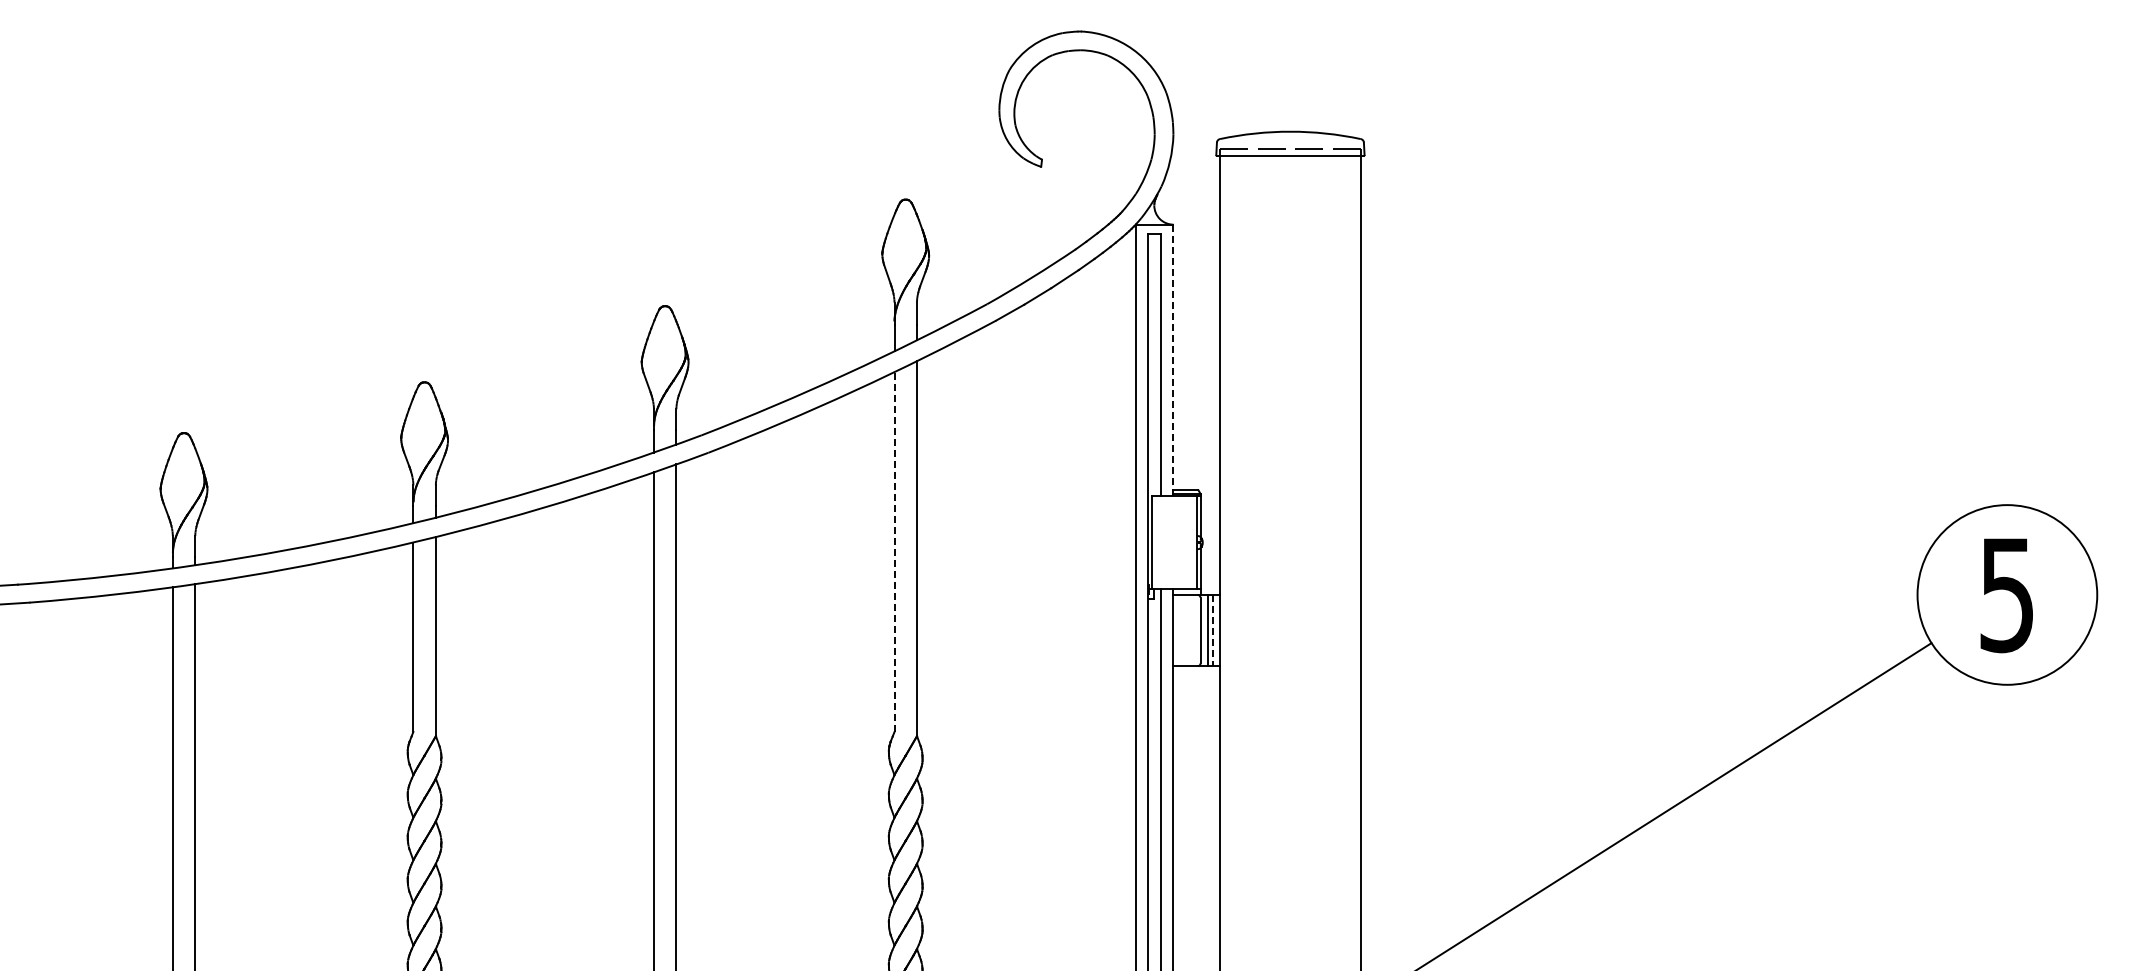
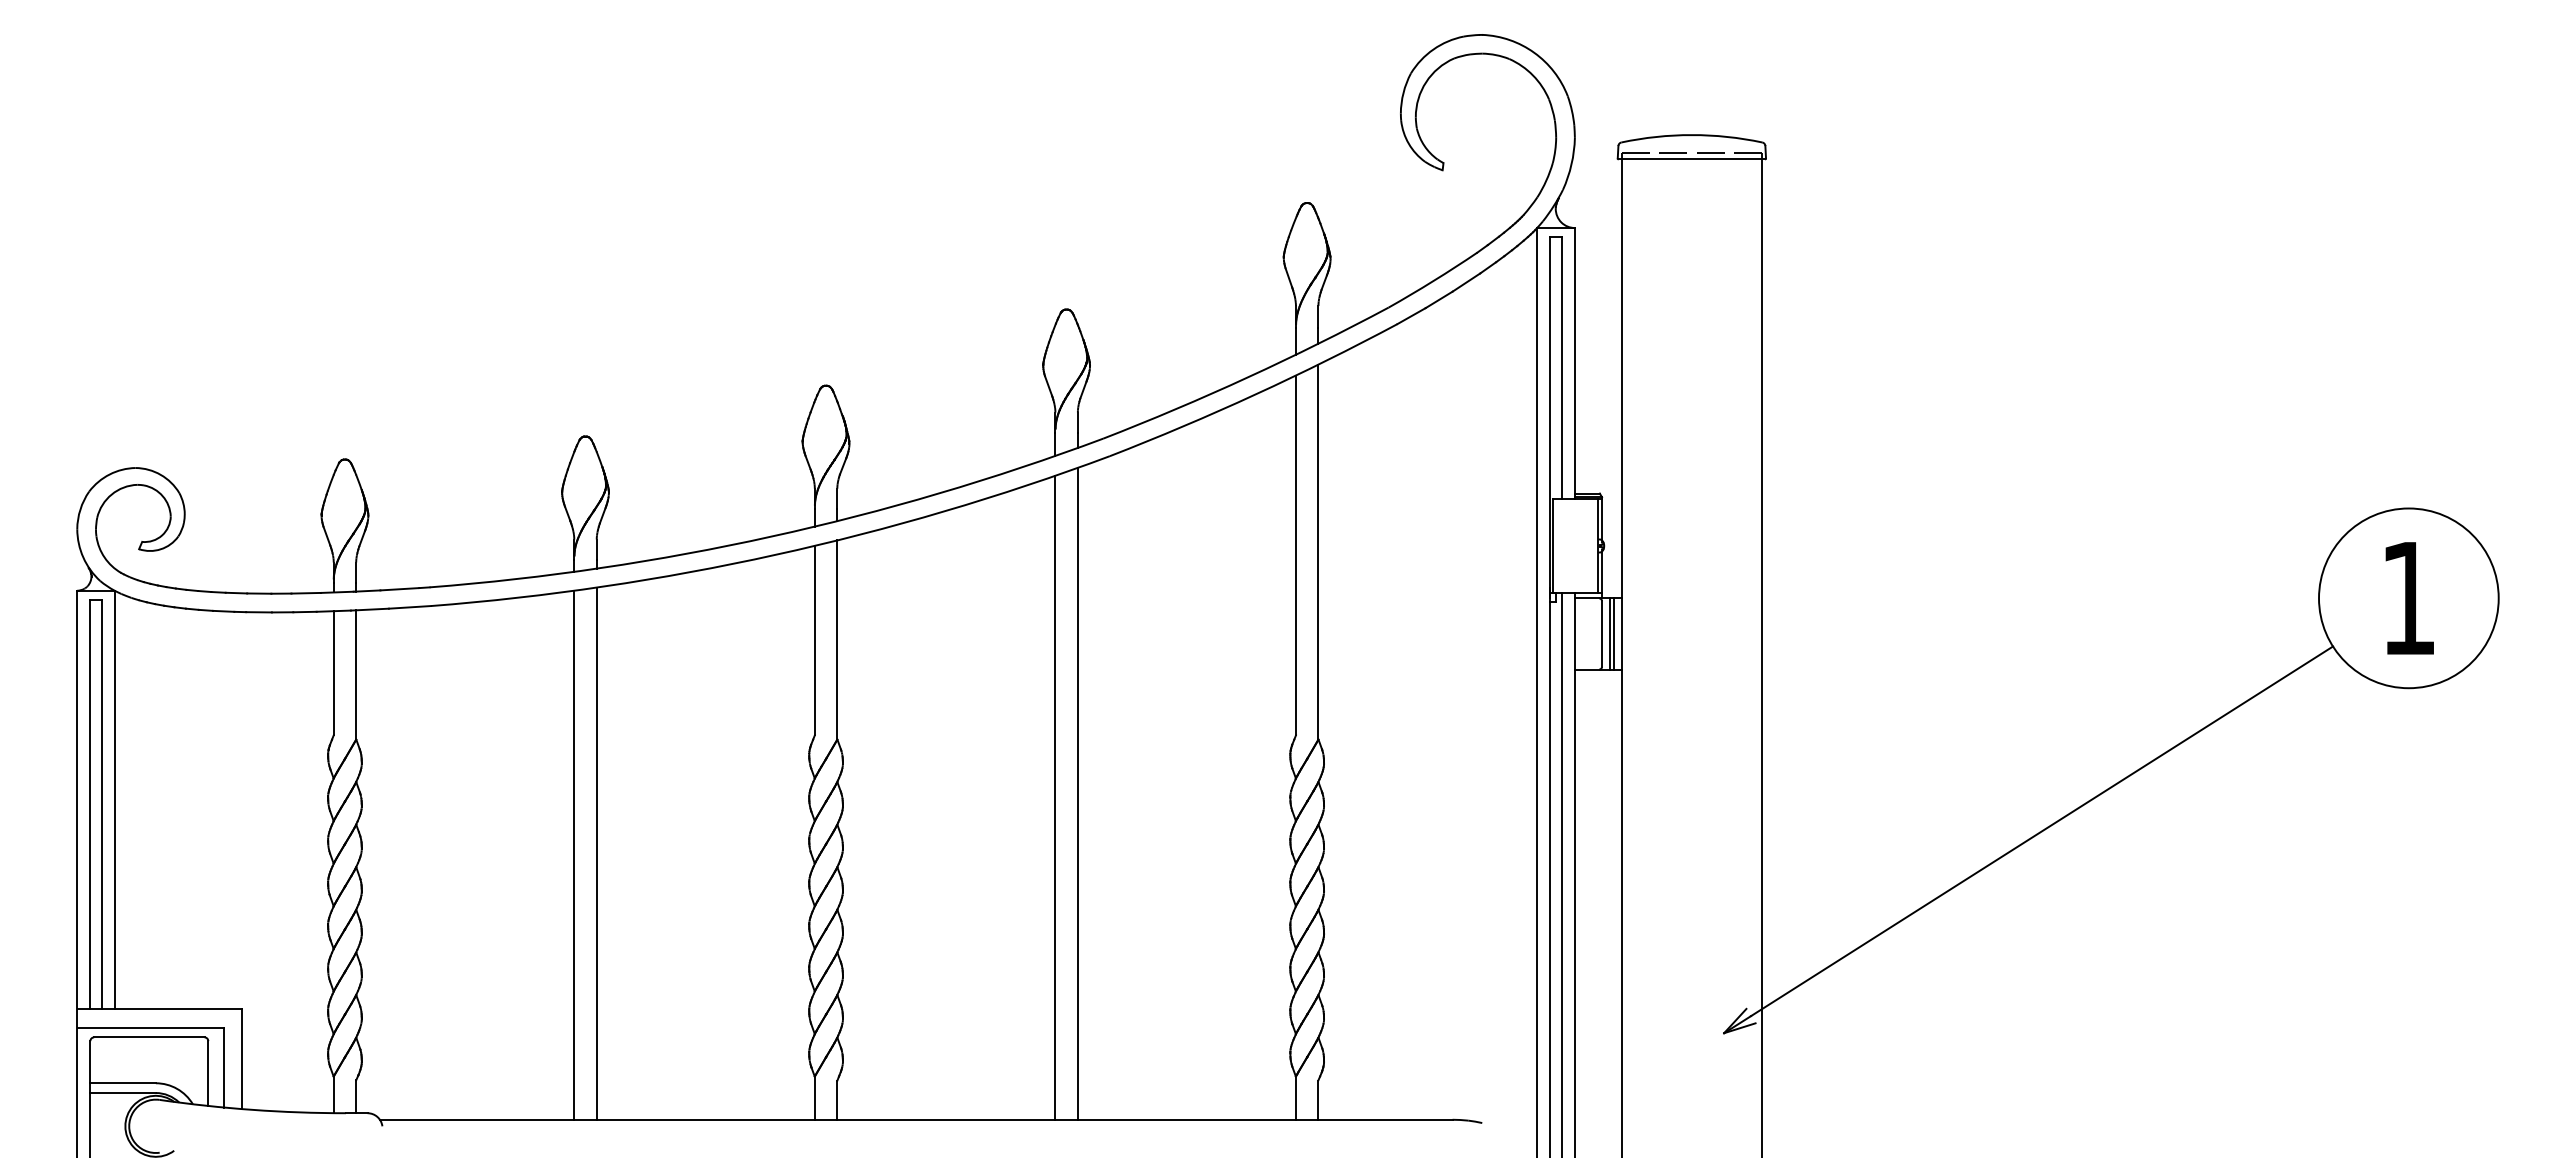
line: (1173, 360) -> (1574, 363), dashed -> solid
line: (894, 552) -> (1295, 555), dashed -> solid
text: (2007, 596) -> (2408, 599), 5 -> 1
line: (1213, 630) -> (1614, 633), dashed -> solid

